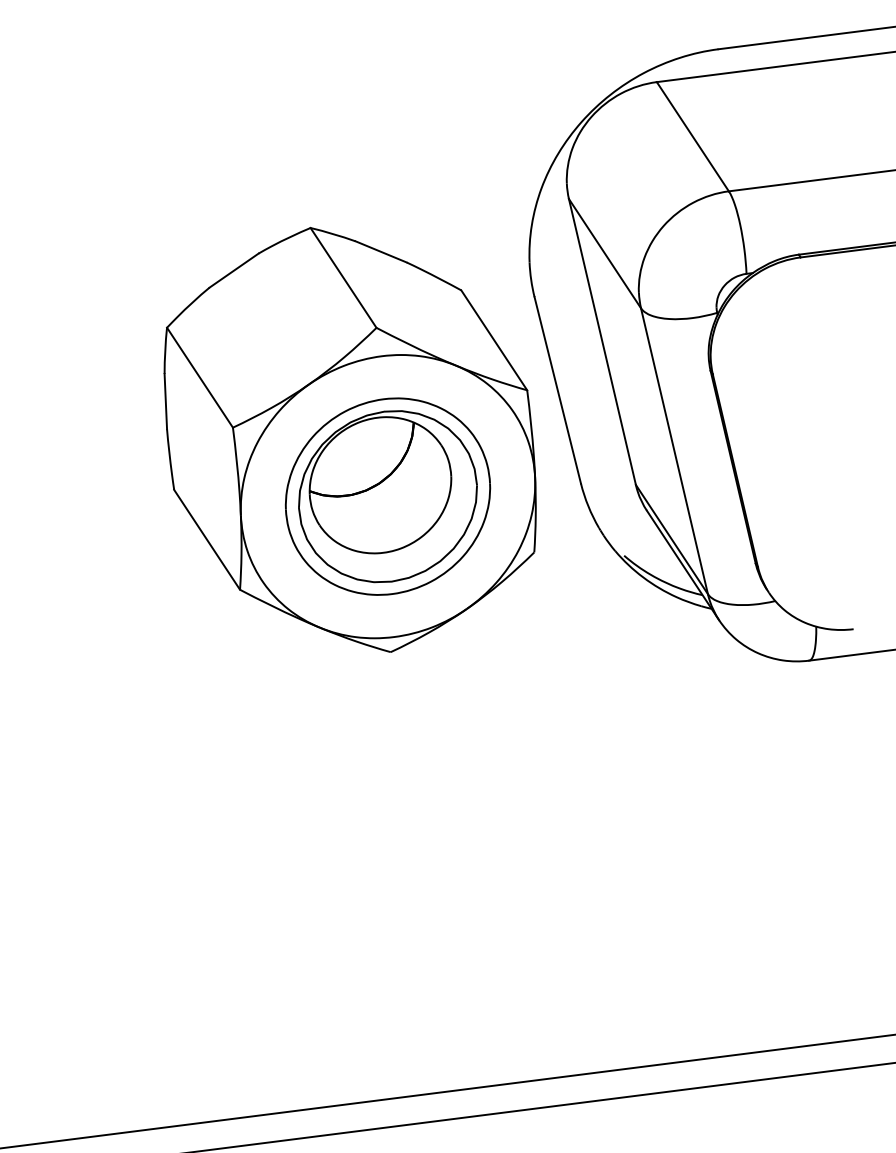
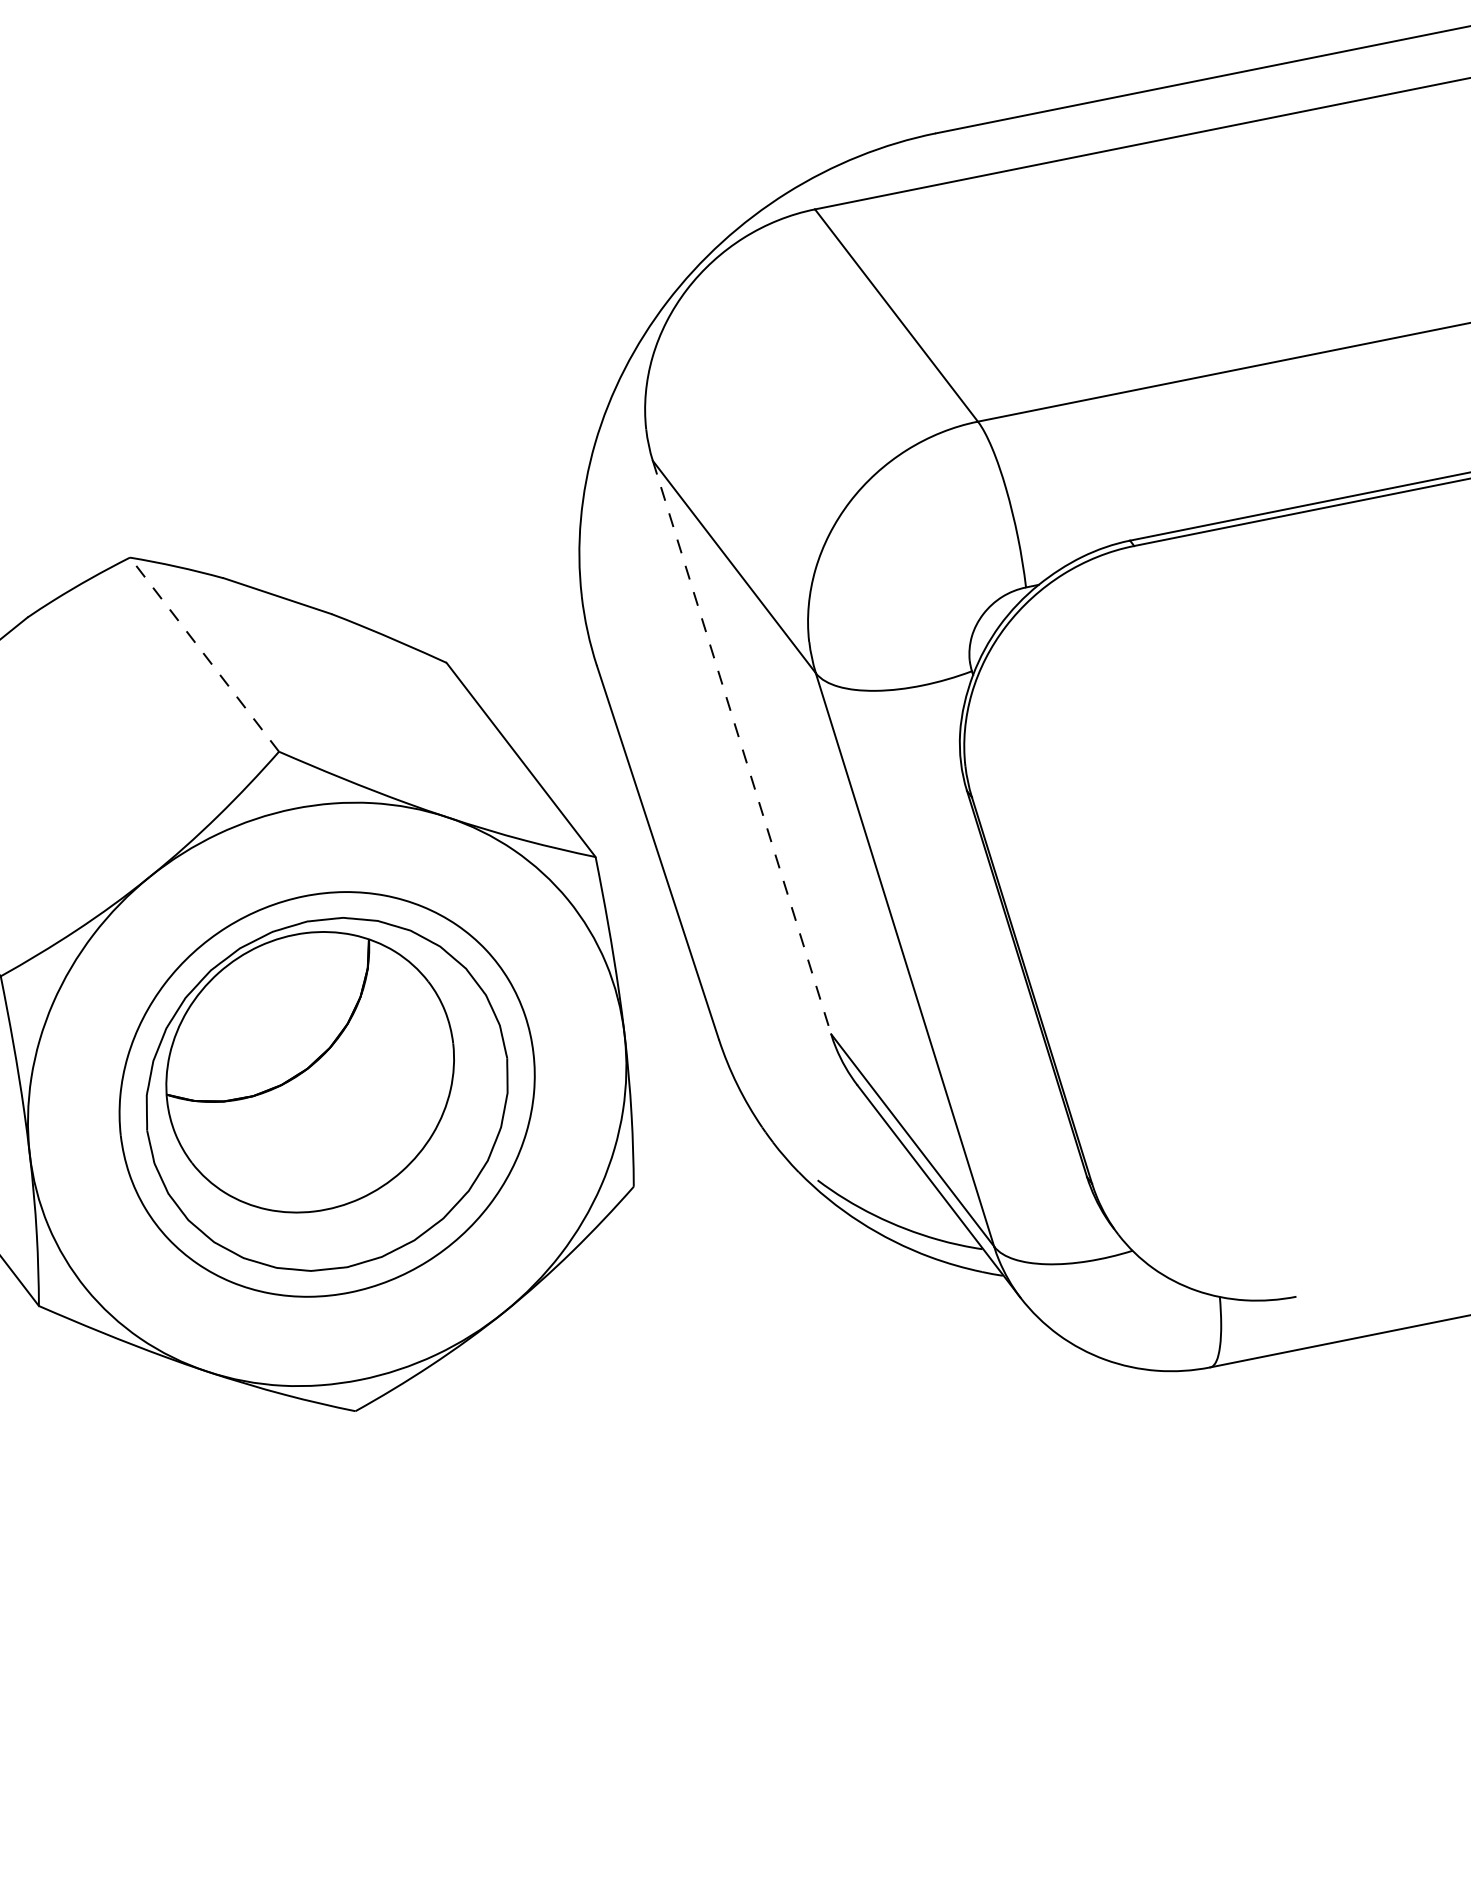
line: (343, 277) -> (204, 653), solid -> dashed
line: (602, 342) -> (742, 748), solid -> dashed

